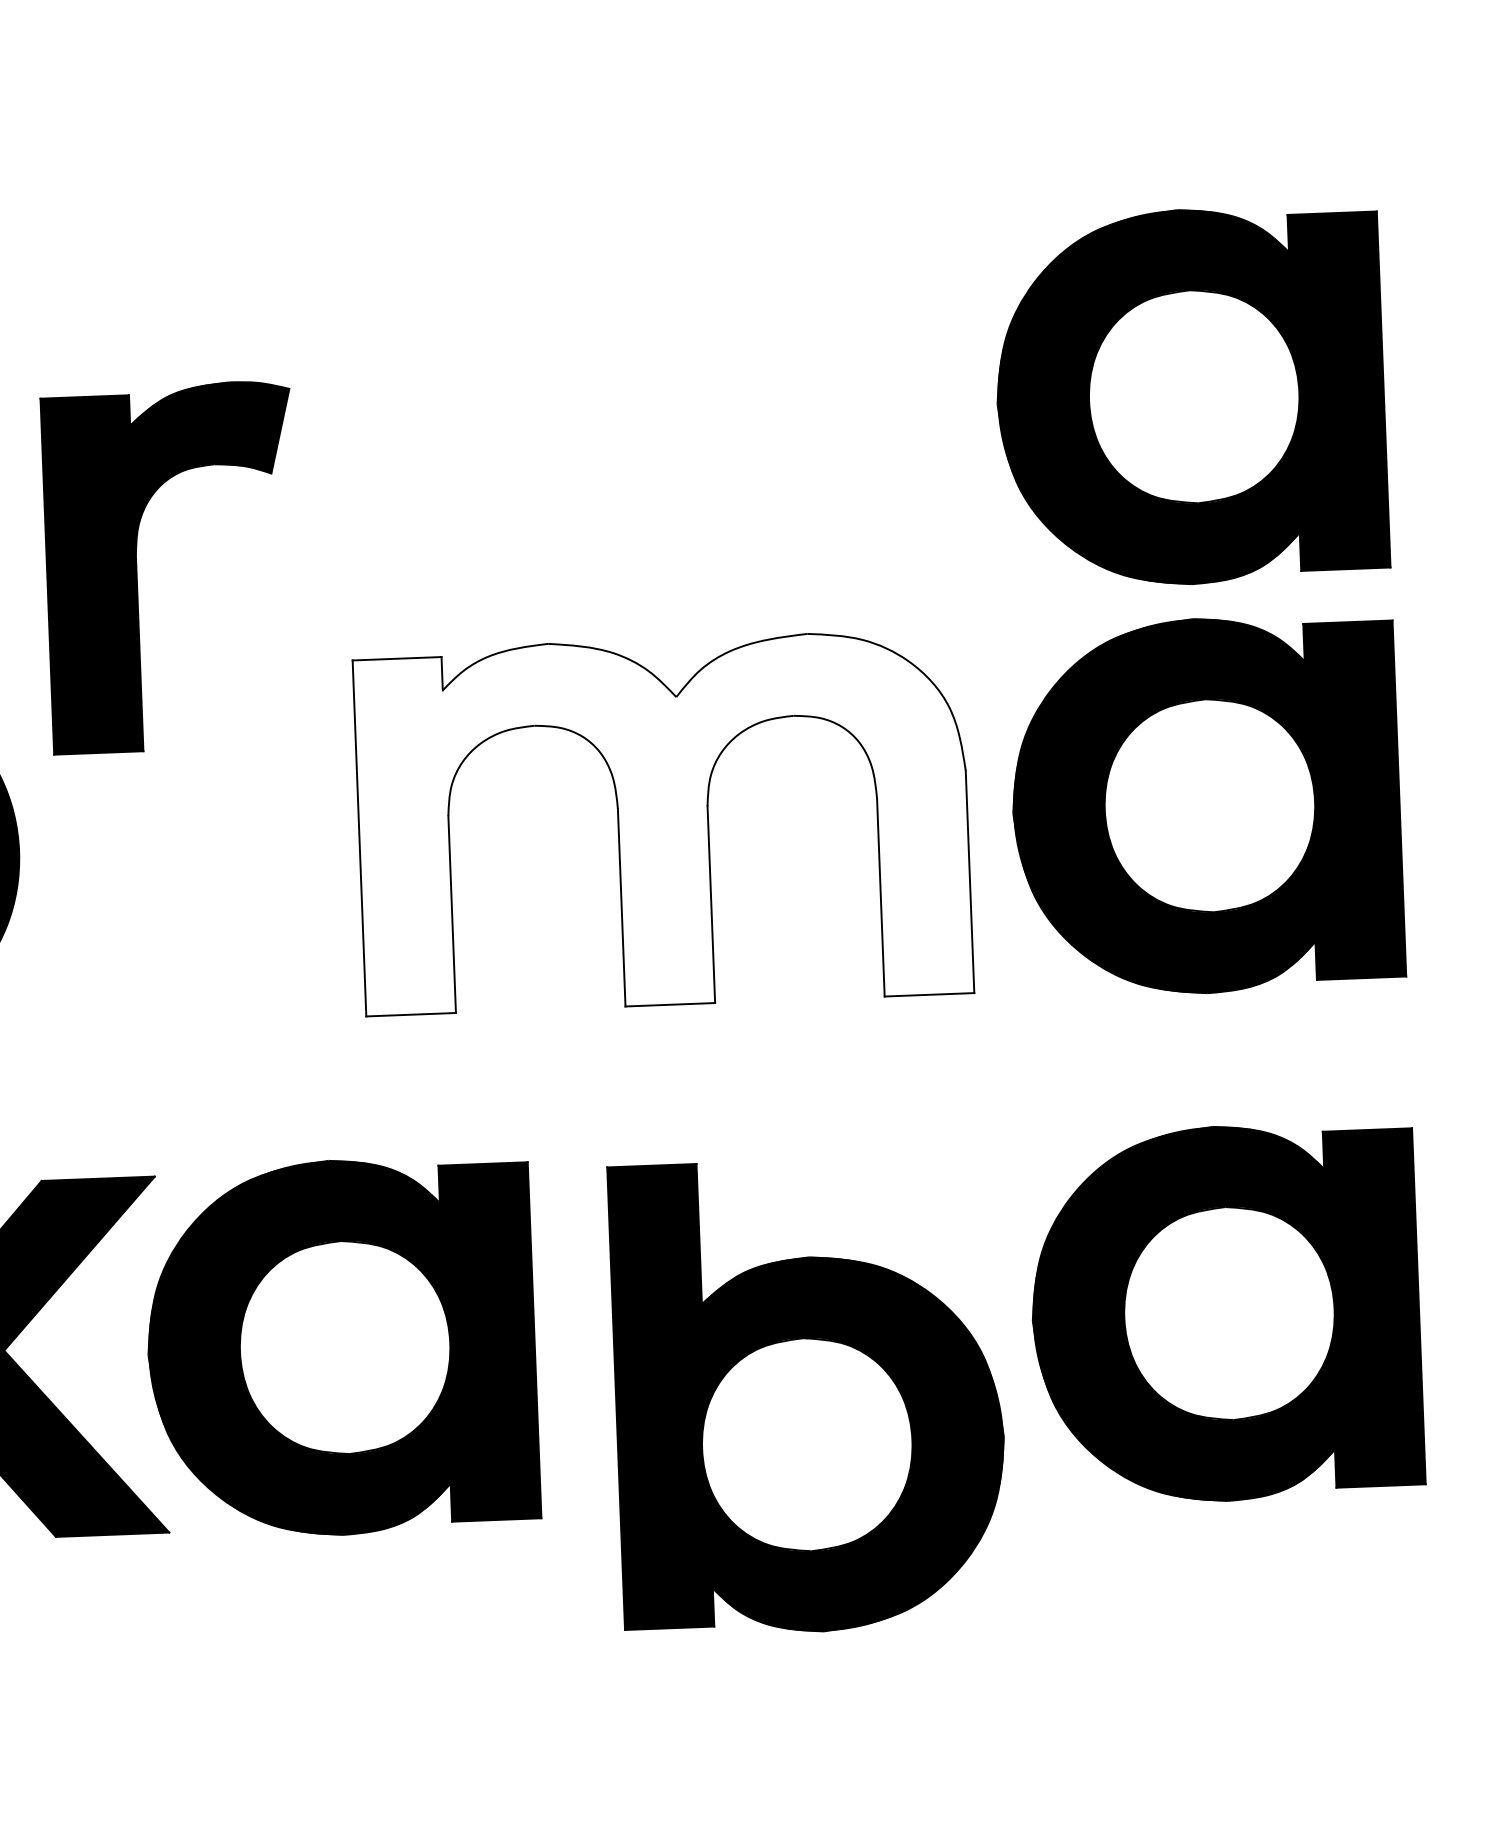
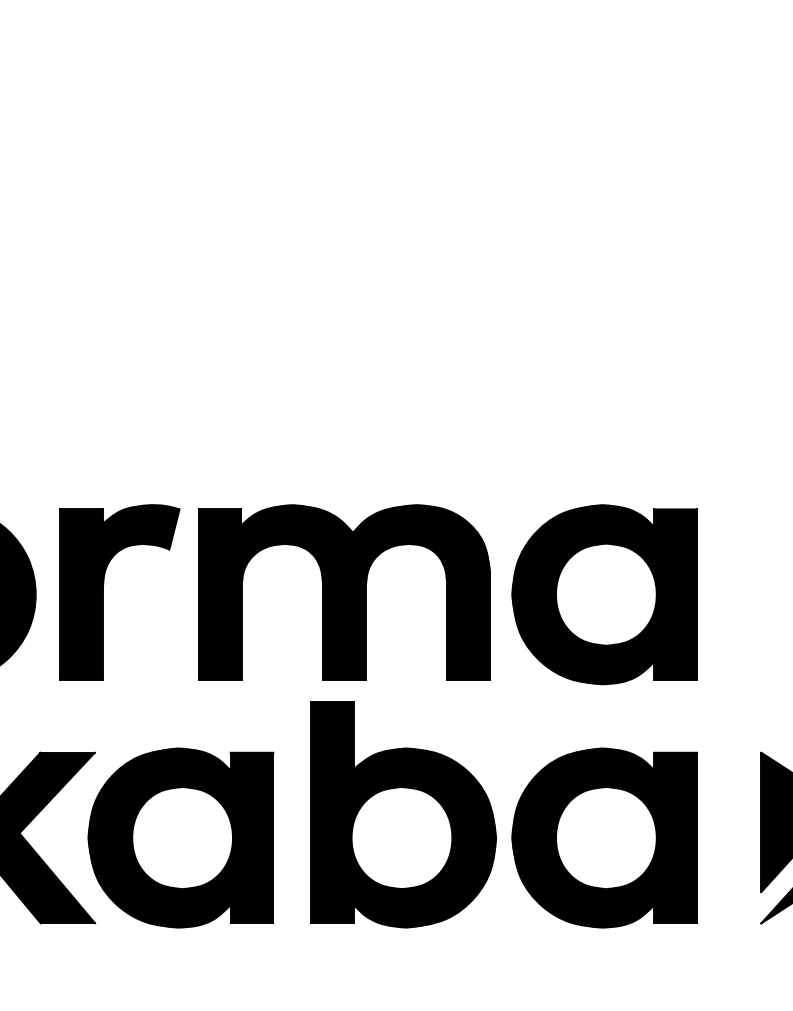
part: (1190, 396) -> (604, 398), removed
part: (137, 568) -> (103, 592), moved
fill: (663, 822) -> (344, 592), added
part: (808, 1395) -> (403, 814), moved

